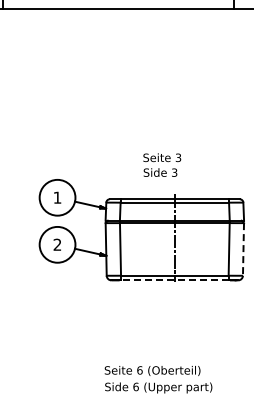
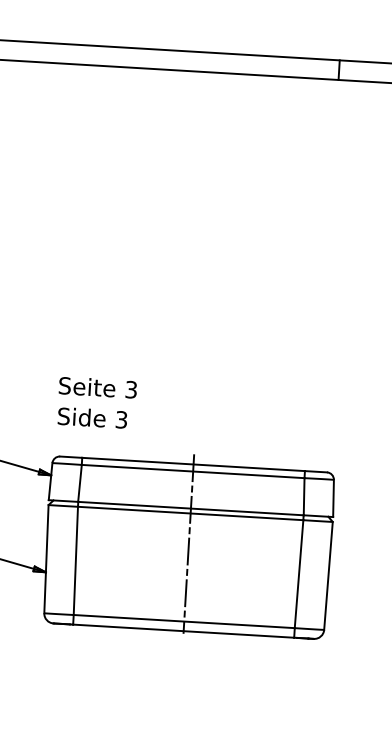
text: (162, 164) -> (97, 401), moved
line: (243, 249) -> (328, 576), dashed -> solid
line: (174, 280) -> (182, 631), dashed -> solid

